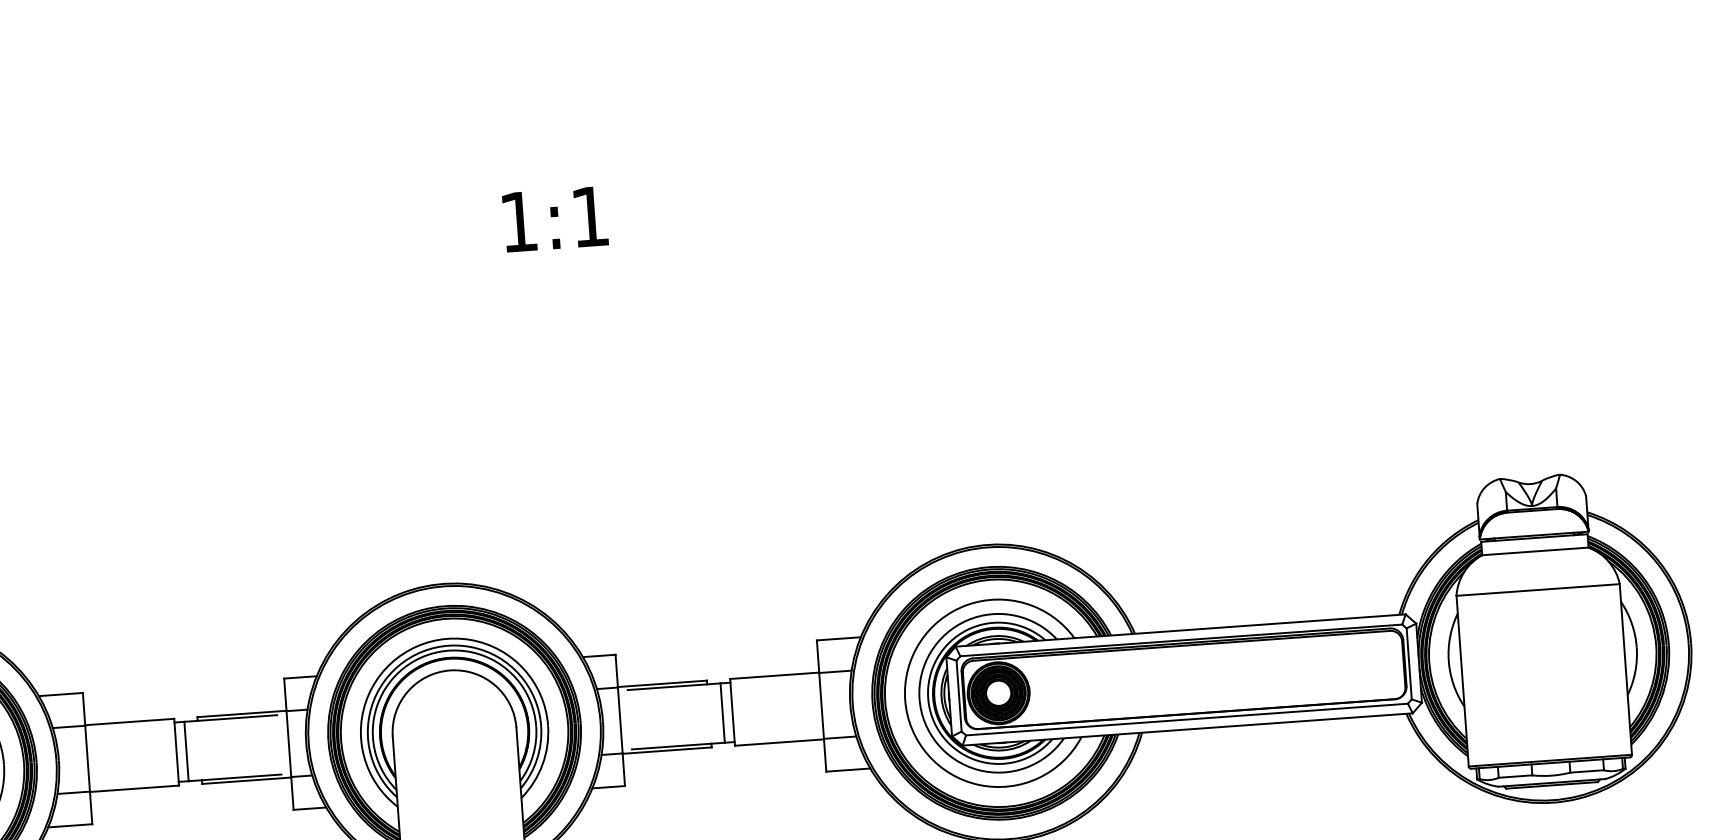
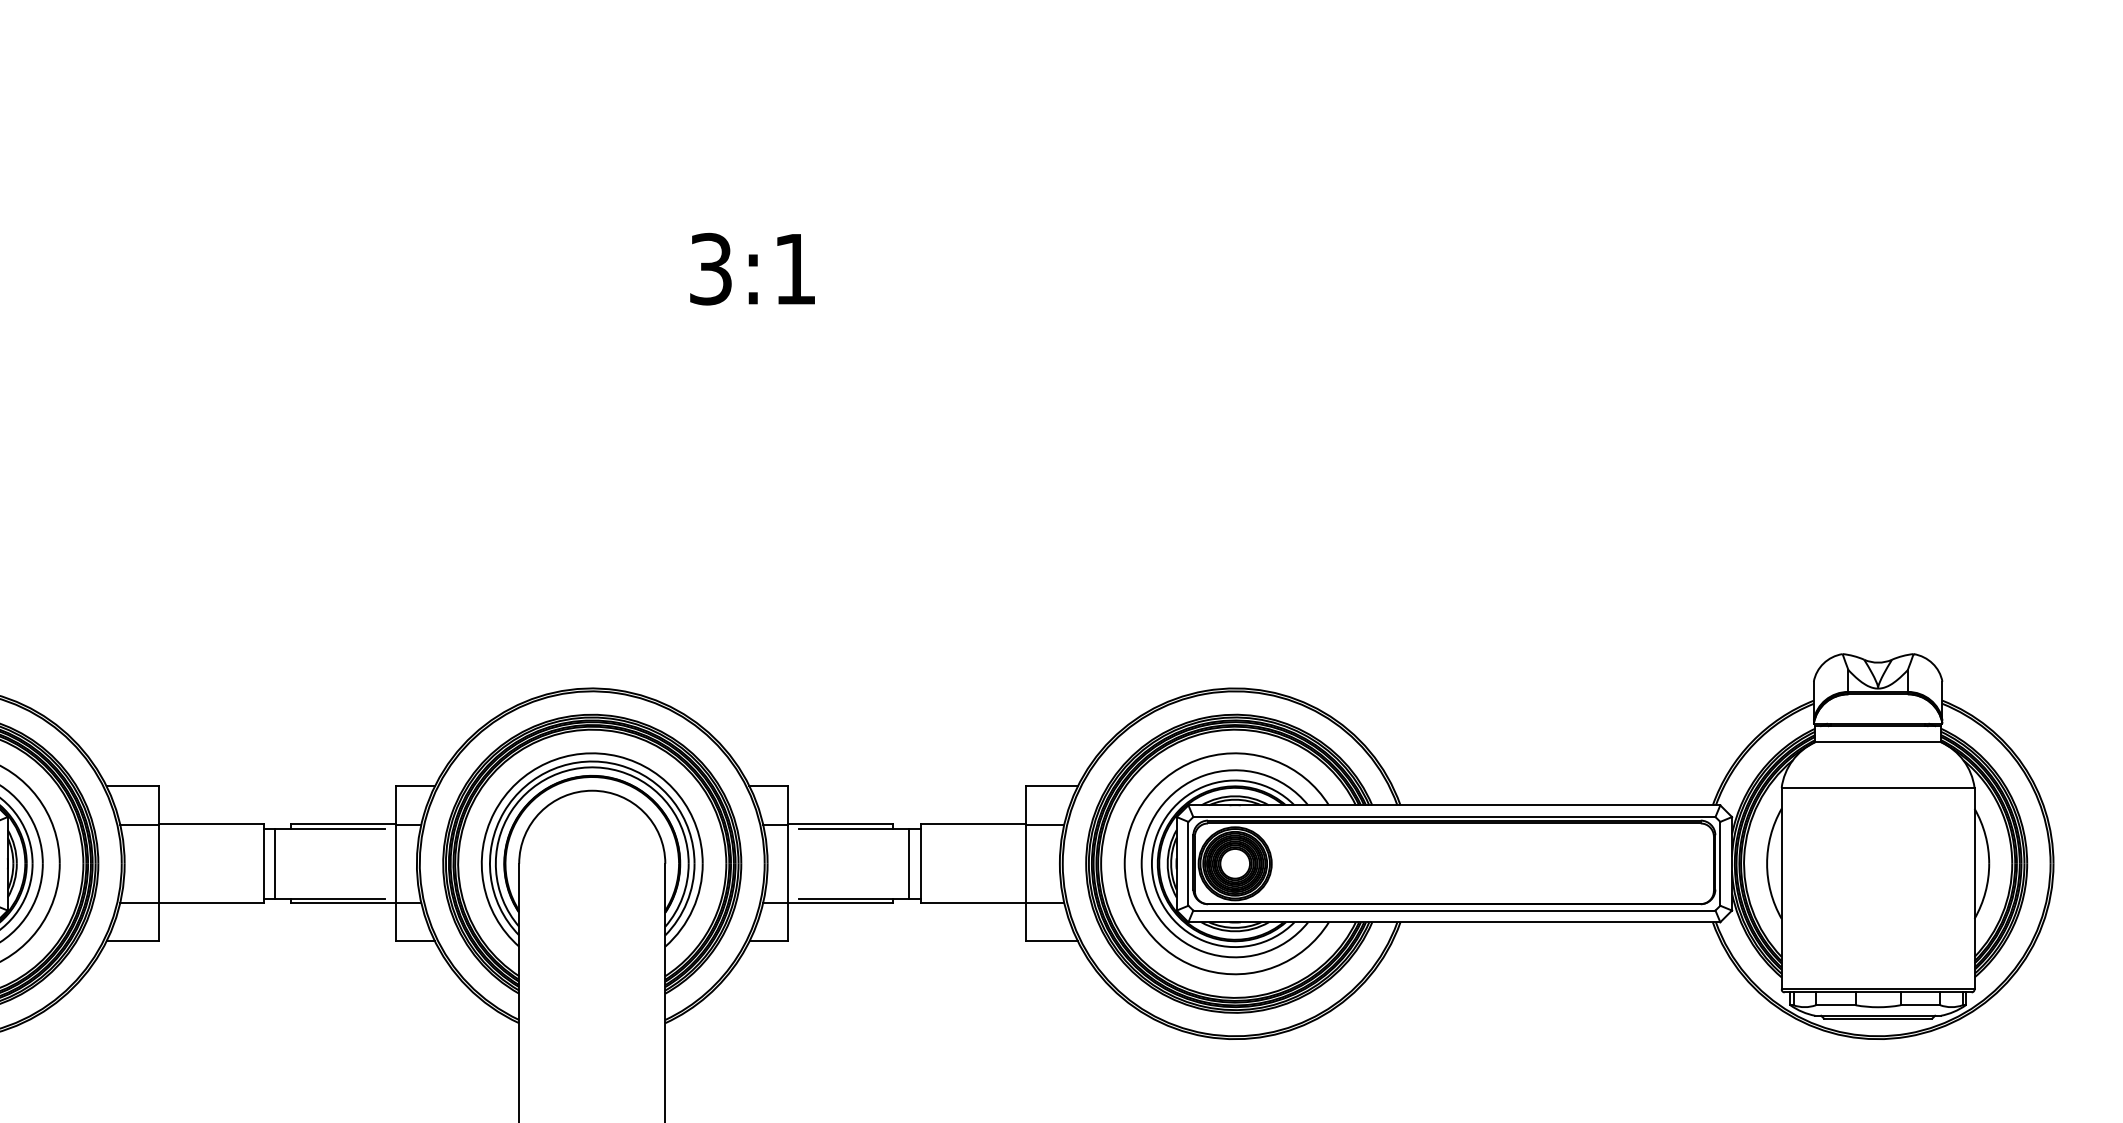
text: (518, 221) -> (710, 268), 1:1 -> 3:1

